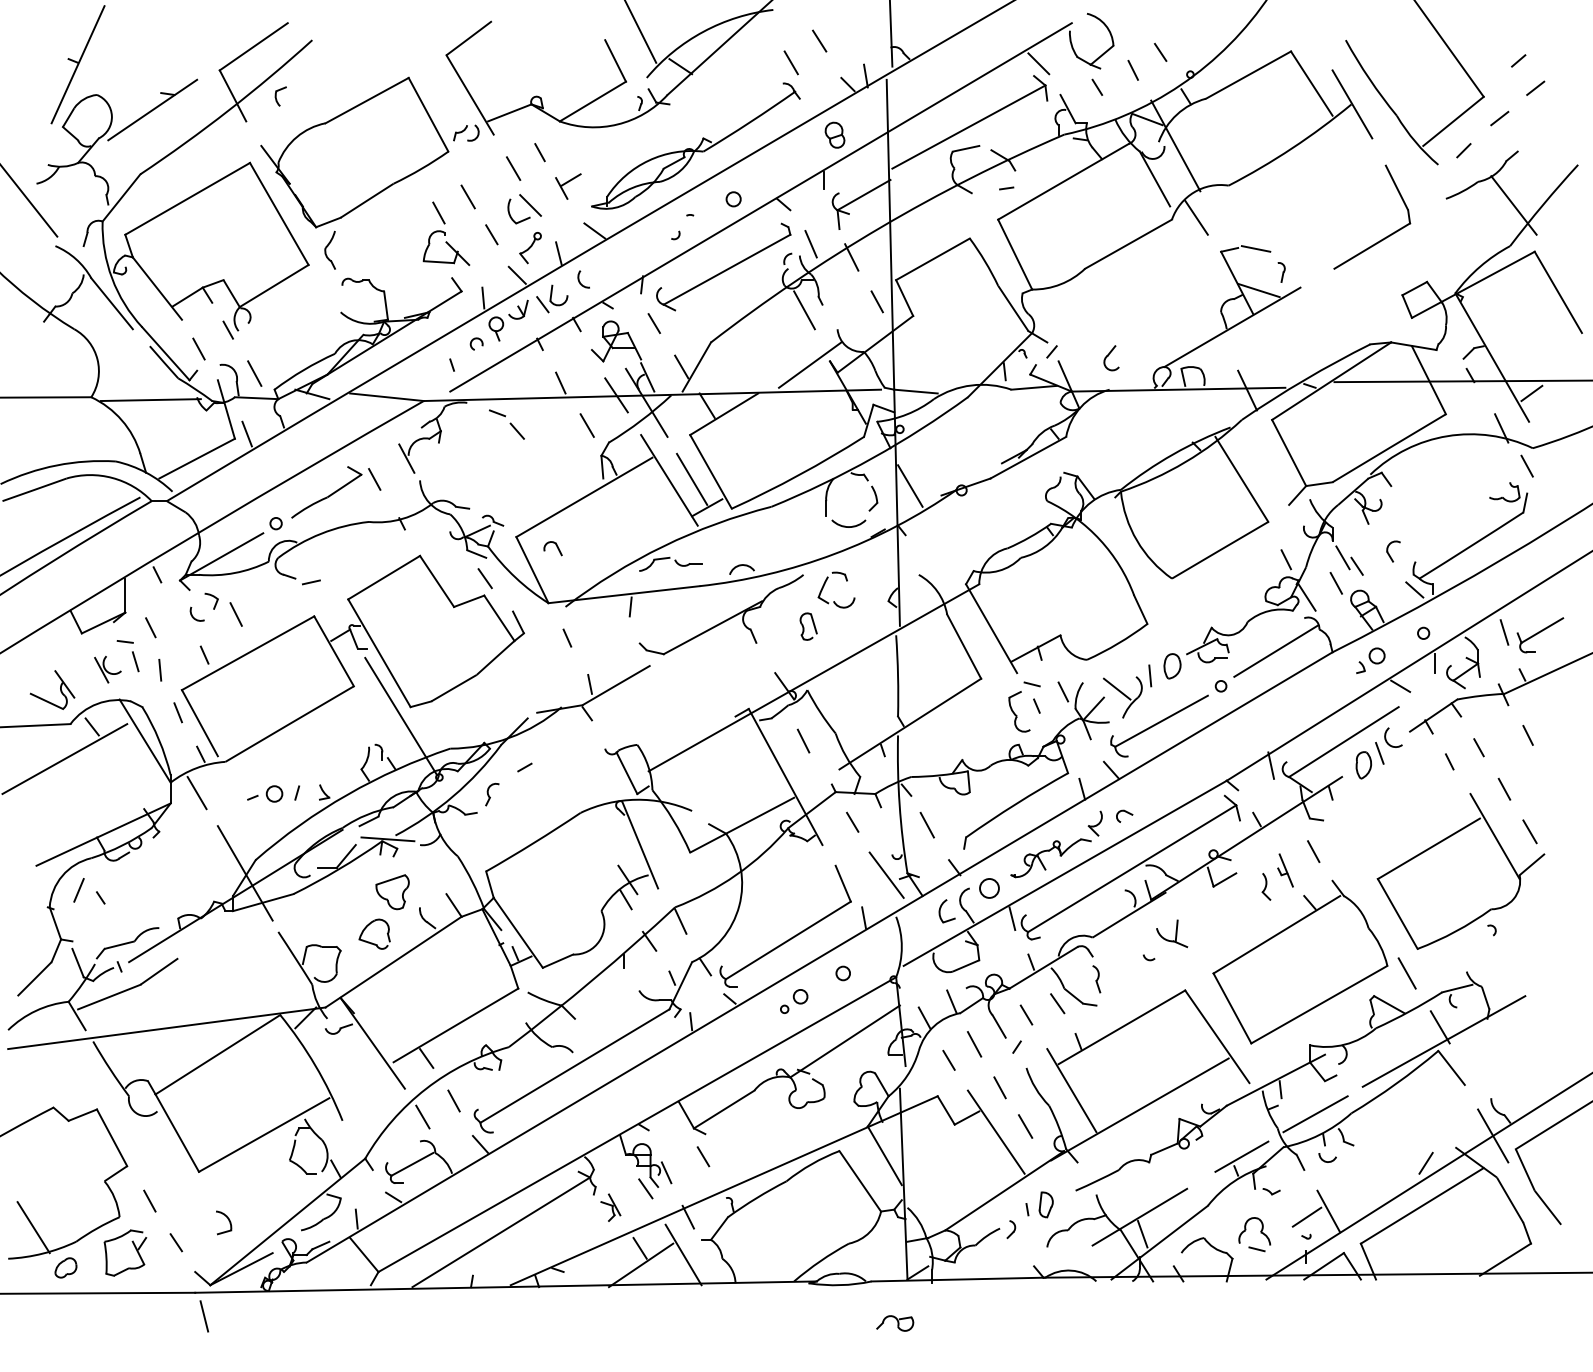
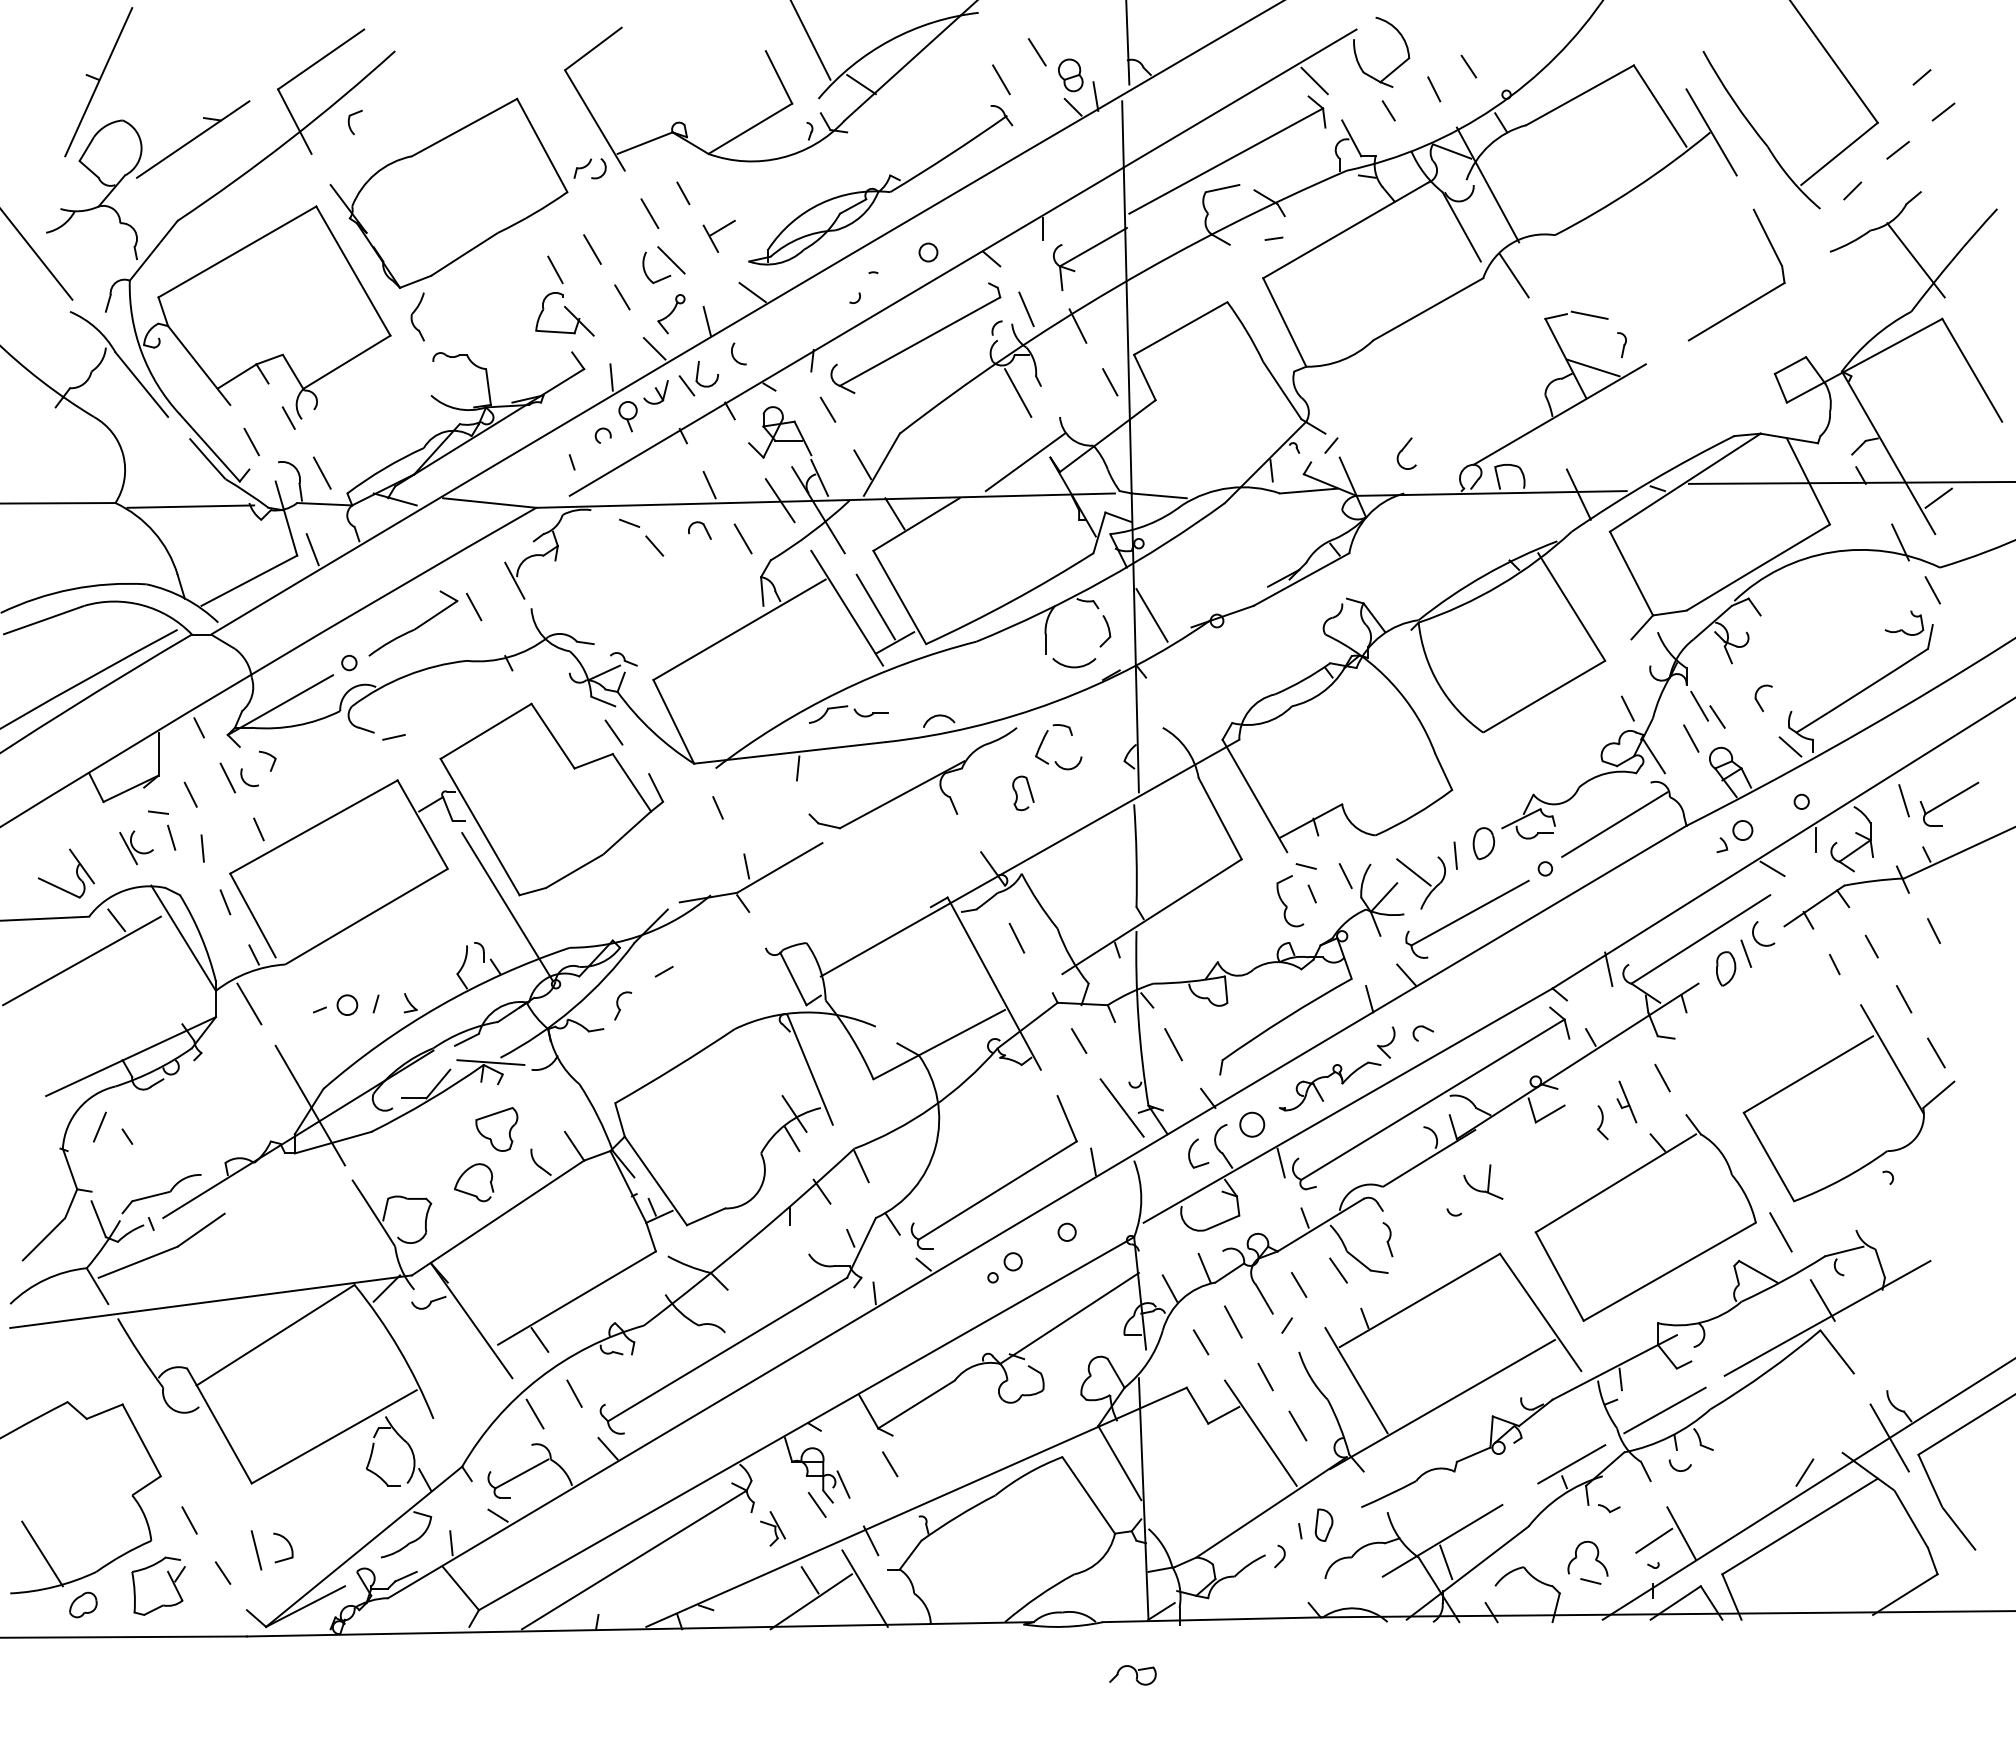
part: (834, 135) -> (1070, 75), moved
part: (552, 548) -> (699, 530), moved
line: (235, 614) -> (227, 777), moved
line: (204, 1316) -> (256, 1550), moved

